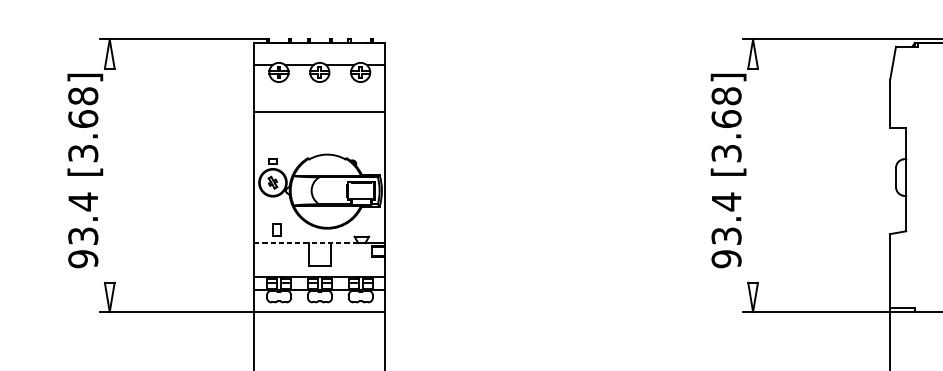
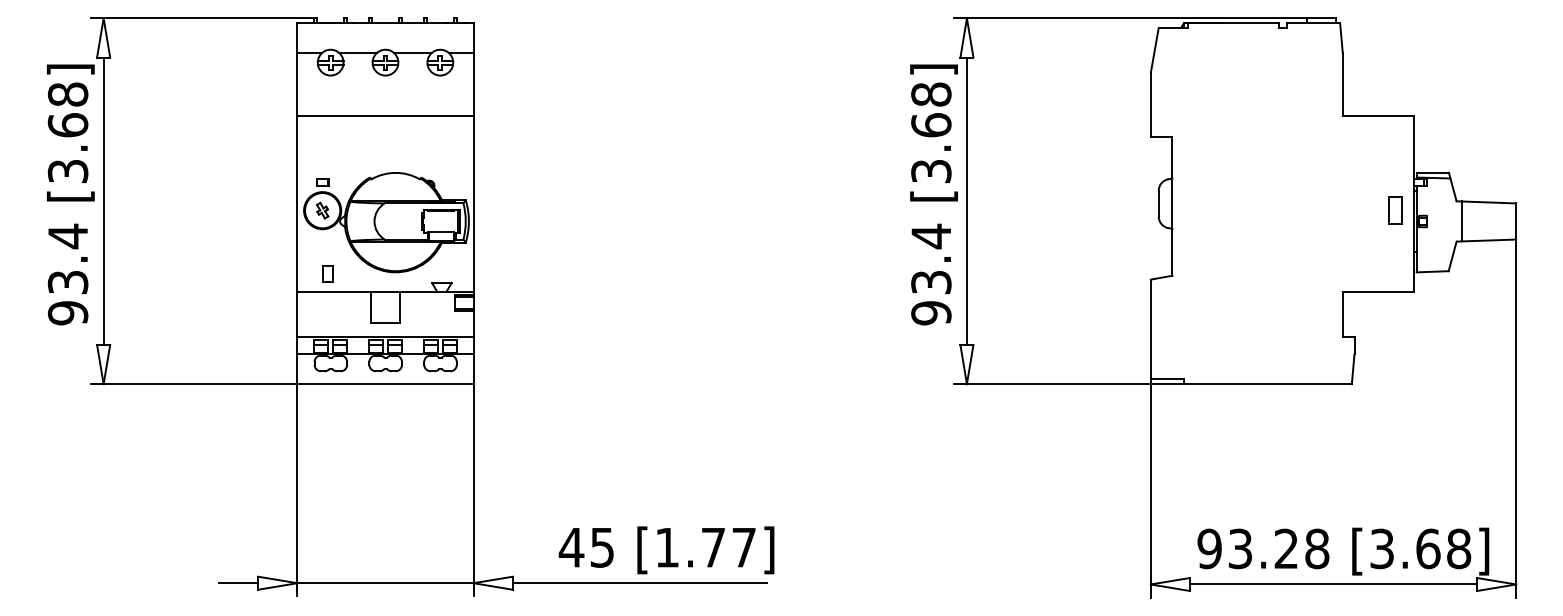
line: (109, 175) -> (103, 201), added
line: (752, 175) -> (966, 201), added
line: (306, 242) -> (367, 291), dashed -> solid

